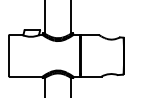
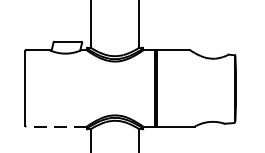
line: (25, 76) -> (55, 126), solid -> dashed

